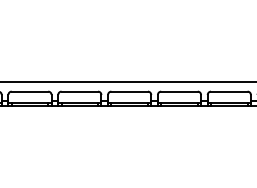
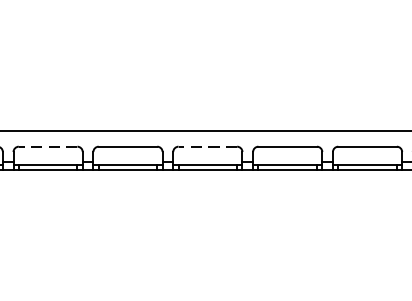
line: (29, 91) -> (47, 146), solid -> dashed
line: (129, 91) -> (207, 146), solid -> dashed

